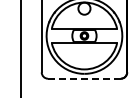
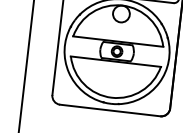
line: (84, 78) -> (110, 110), dashed -> solid

